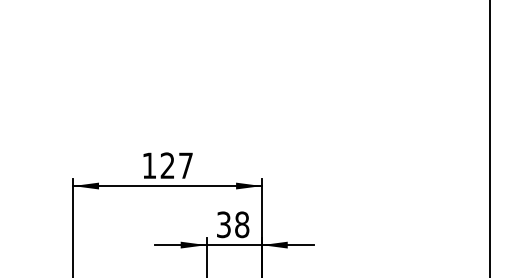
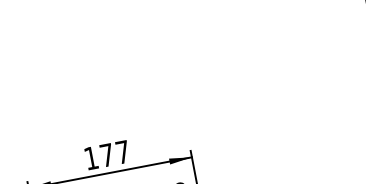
text: (167, 165) -> (106, 155), 127 -> 177

